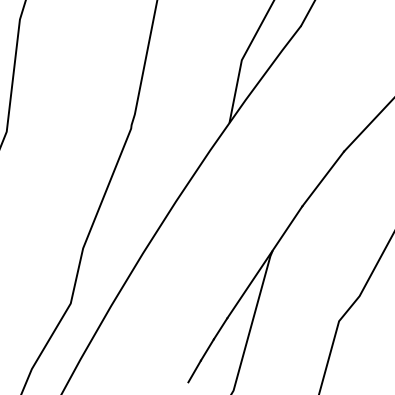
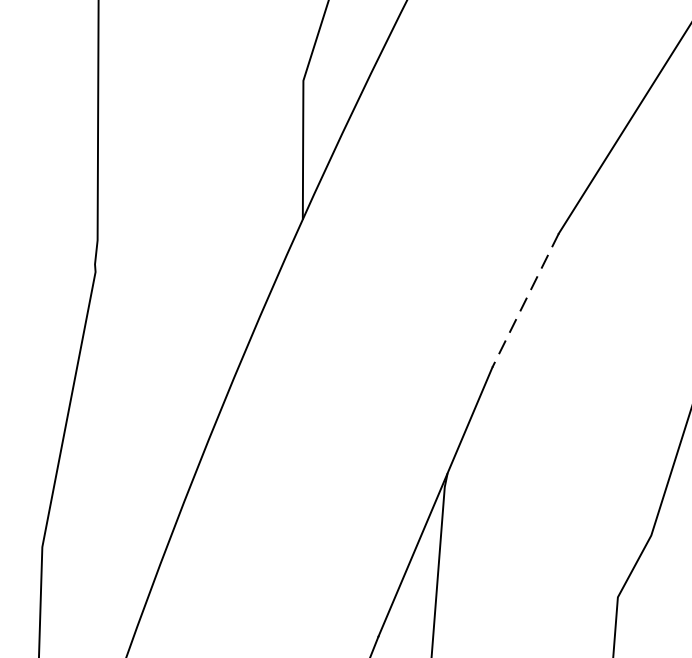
line: (322, 179) -> (524, 301), solid -> dashed

